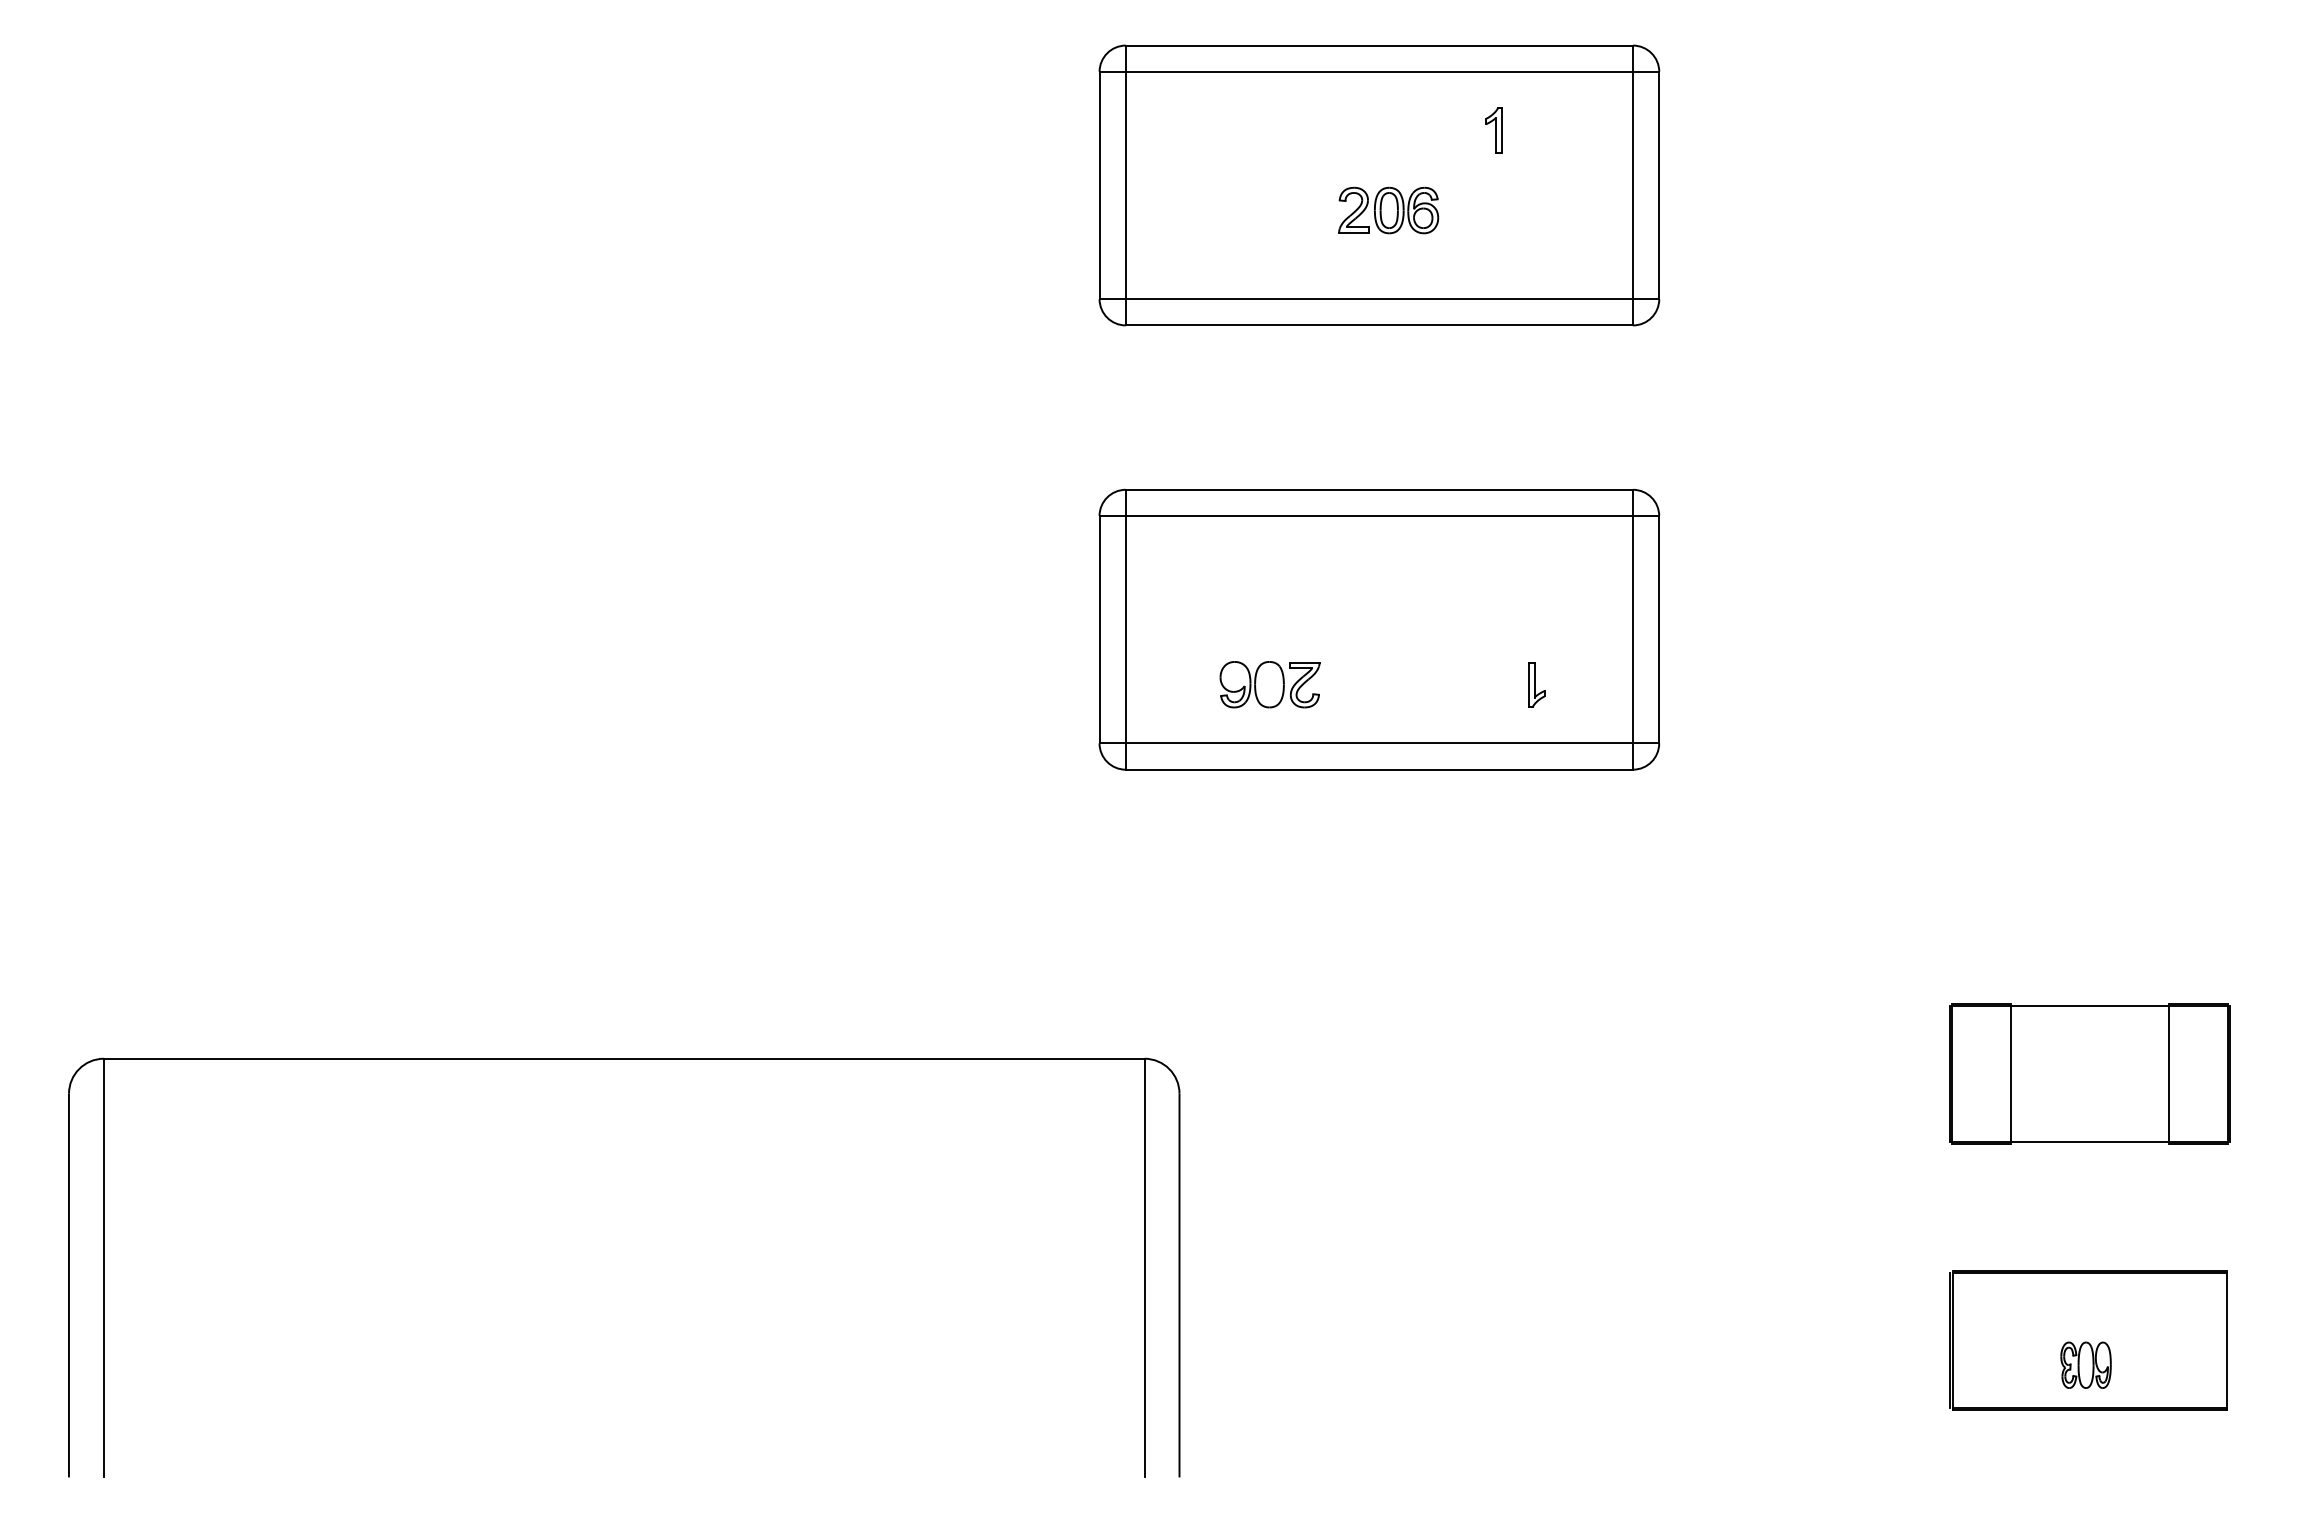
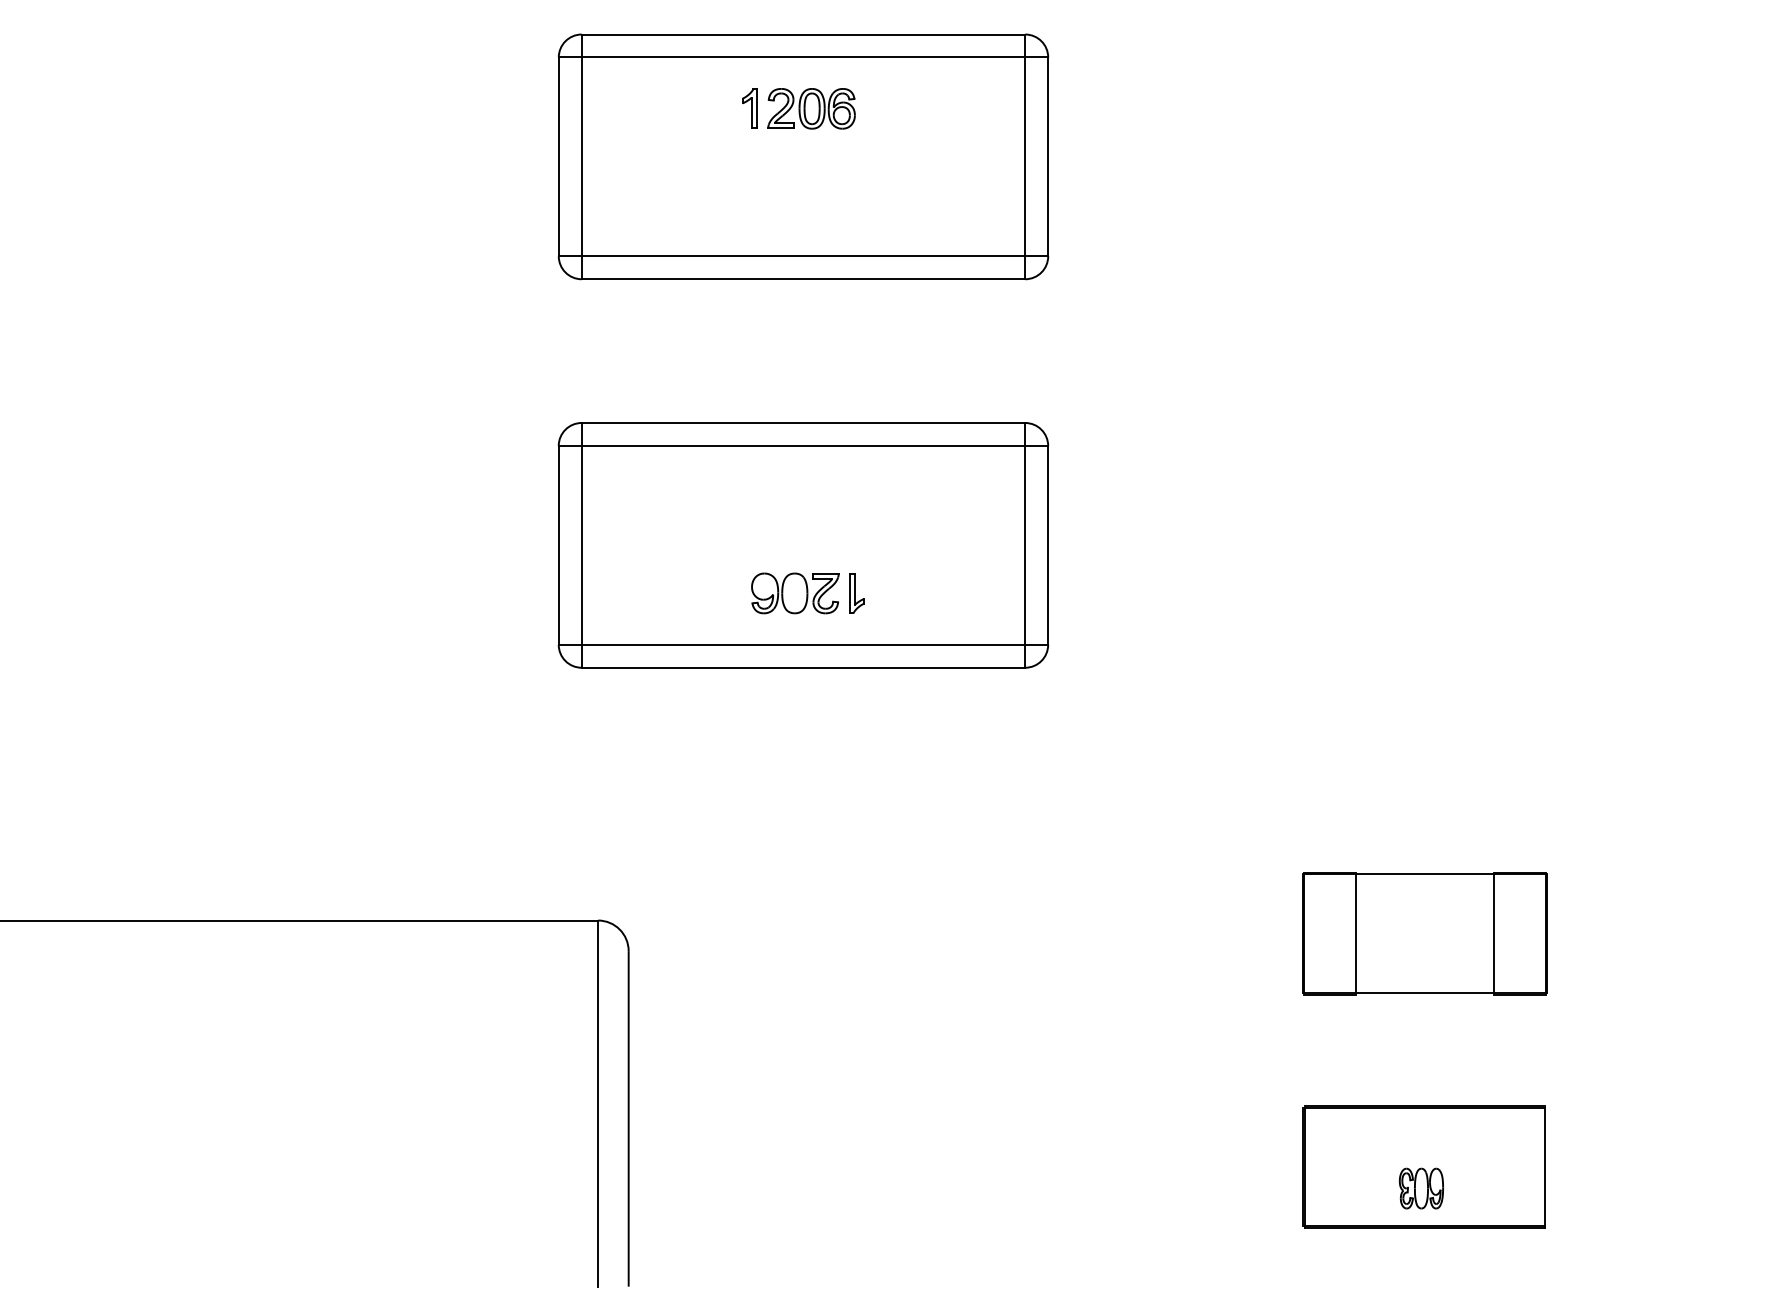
part: (1493, 130) -> (749, 108), moved
part: (1388, 210) -> (811, 108), moved
part: (1269, 684) -> (794, 593), moved
part: (1536, 684) -> (856, 593), moved

